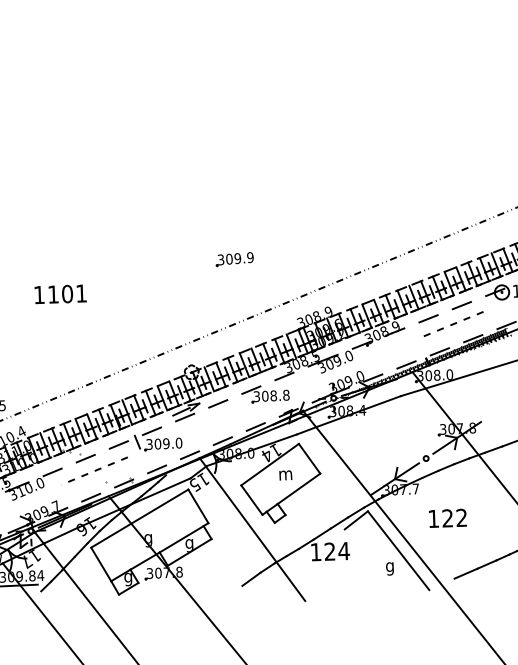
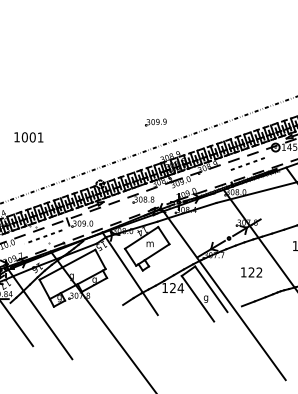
part: (233, 259) -> (155, 122), moved
text: (52, 294) -> (24, 137), 1101 -> 1001
text: (447, 518) -> (251, 272), moved
line: (374, 568) -> (197, 298), added

